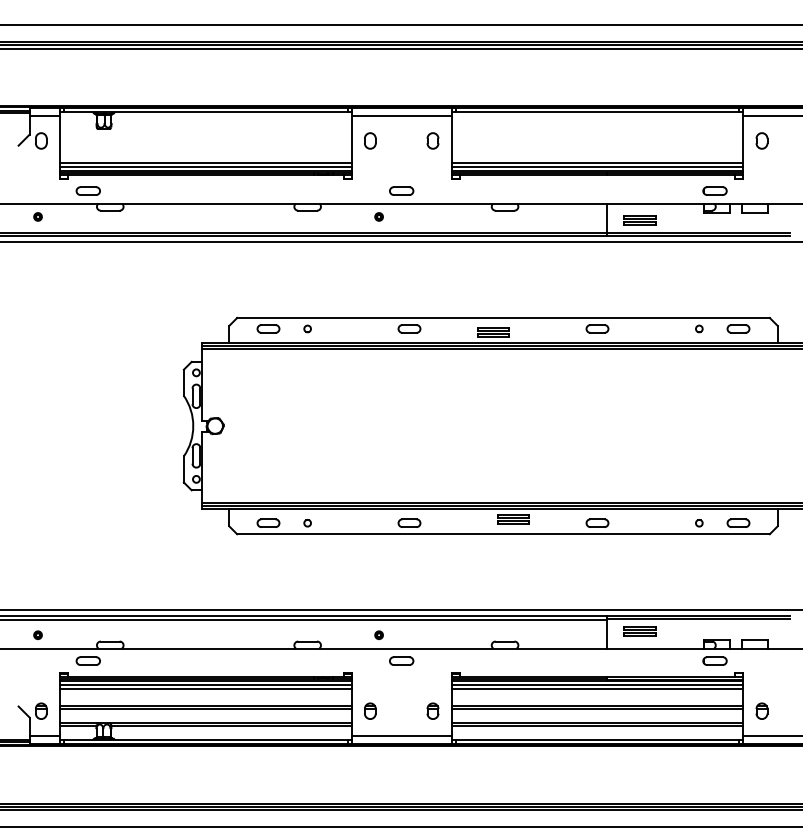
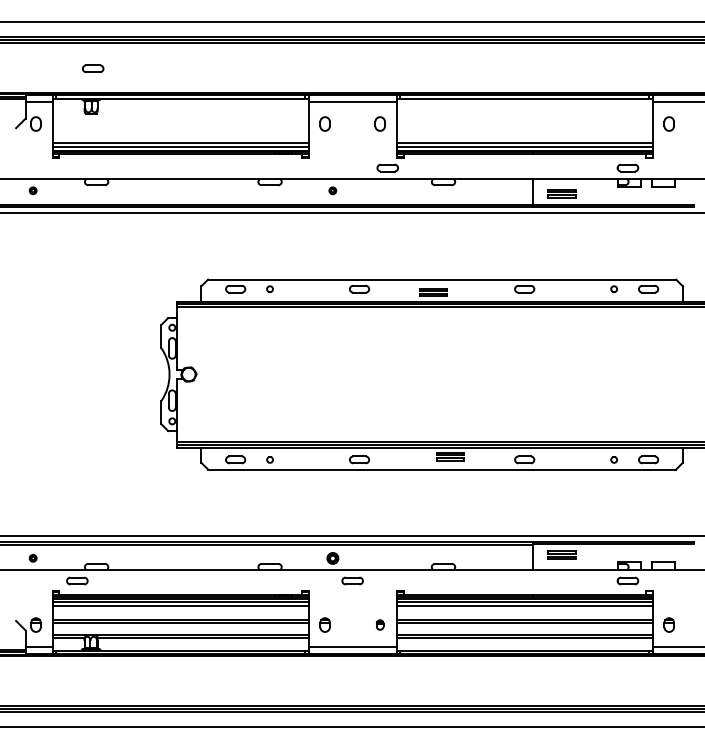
part: (87, 190) -> (92, 68), moved
part: (401, 190) -> (387, 167), moved
part: (378, 634) -> (332, 557), size x1.6
part: (432, 710) -> (379, 624), size x0.7

